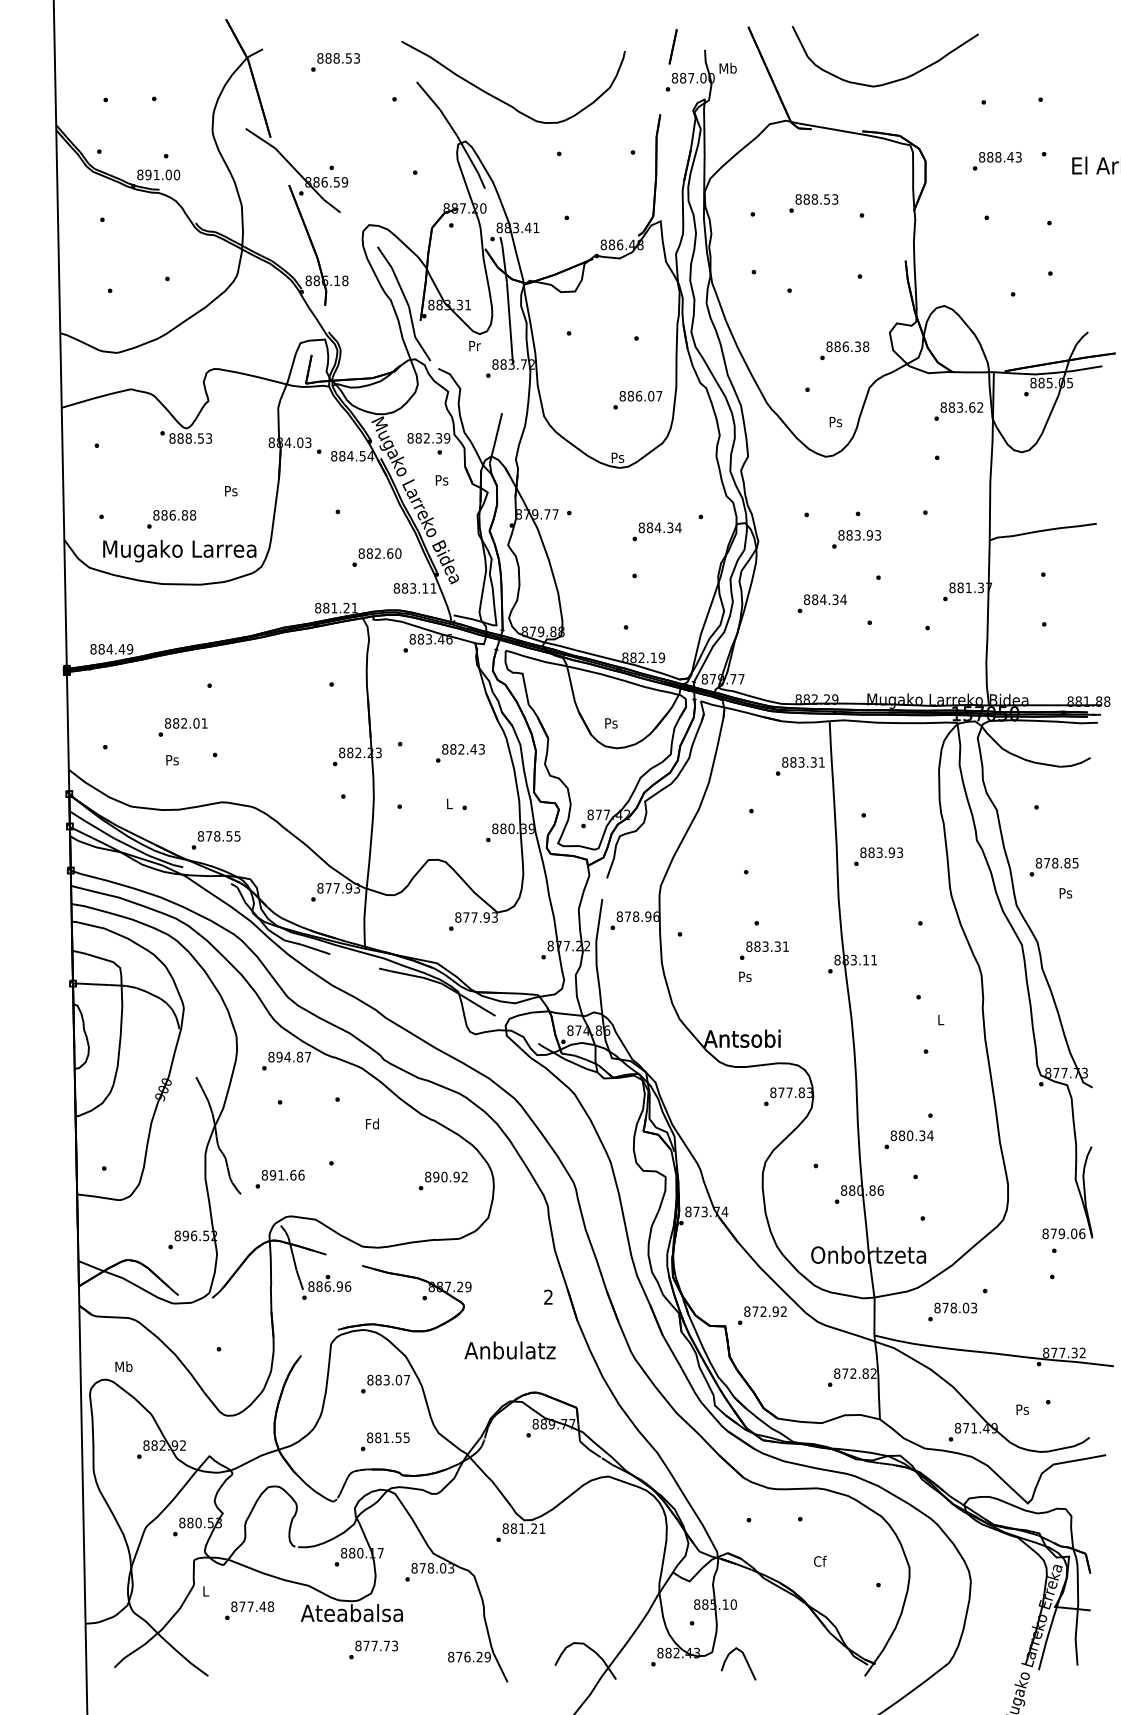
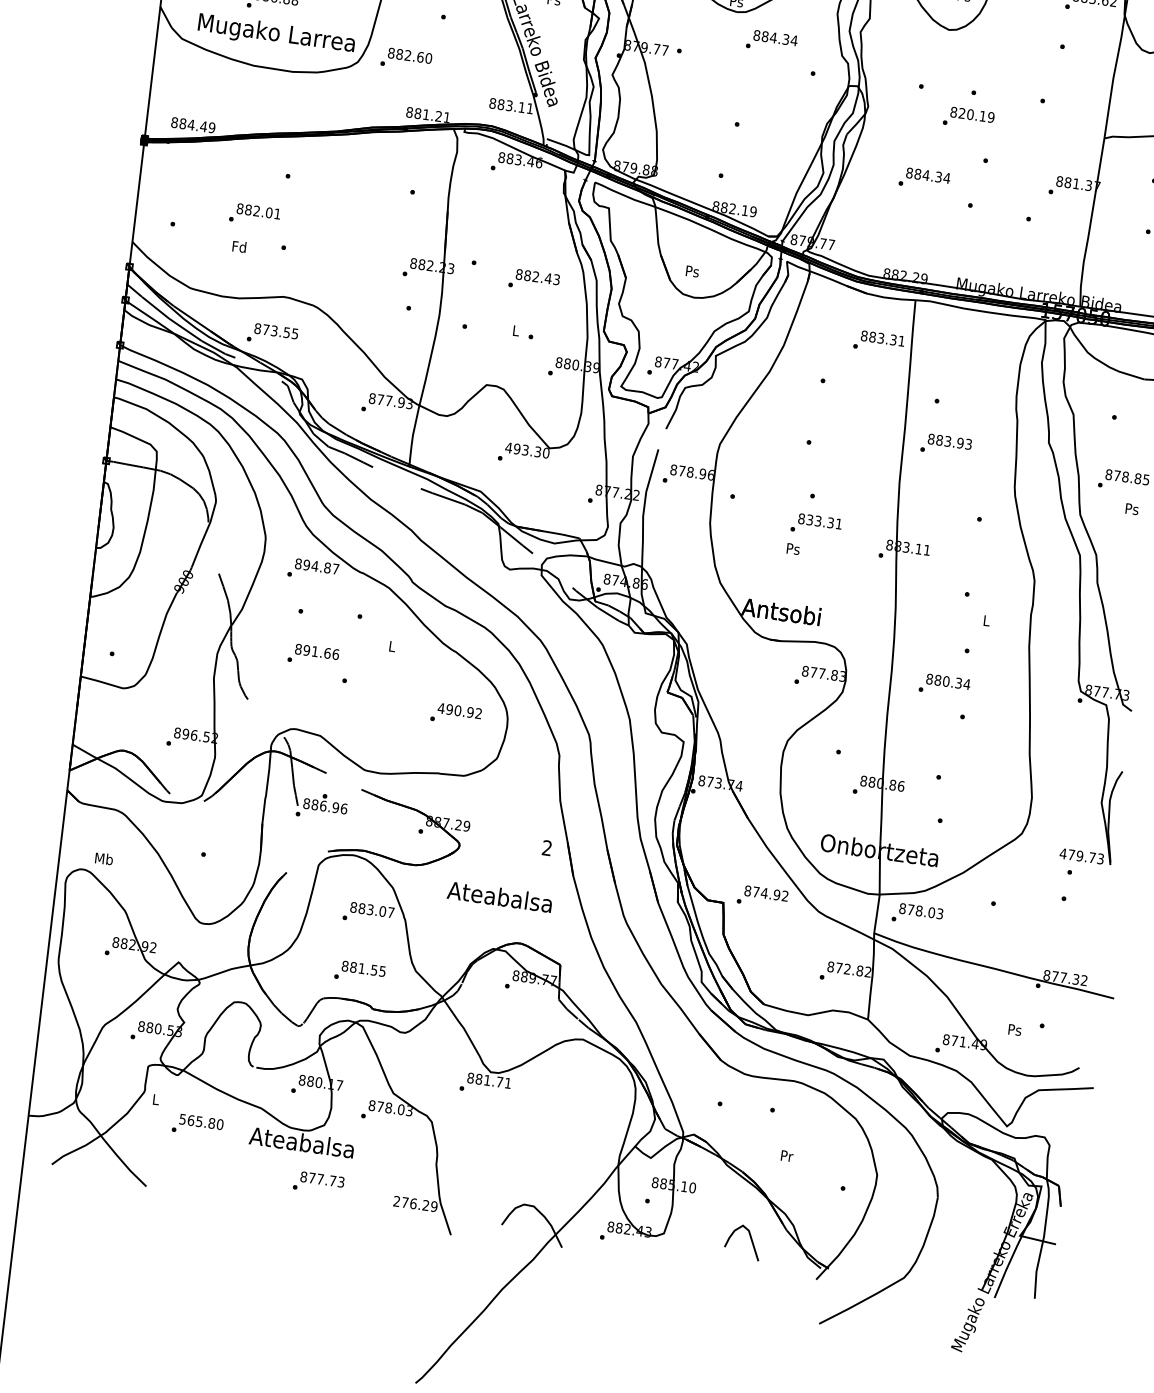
text: (656, 531) -> (771, 41), moved
text: (863, 535) -> (976, 115), 883.93 -> 820.19
text: (376, 557) -> (405, 59), moved
text: (171, 759) -> (238, 246), Ps -> Fd
text: (217, 836) -> (274, 331), 878.55 -> 873.55
text: (476, 917) -> (527, 450), 877.93 -> 493.30
text: (757, 946) -> (810, 519), 883.31 -> 833.31
text: (372, 1123) -> (392, 645), Fd -> L
text: (908, 1139) -> (944, 685), moved
text: (427, 1176) -> (440, 707), 890.92 -> 490.92
text: (279, 1179) -> (312, 655), moved
text: (1063, 1233) -> (1081, 855), 879.06 -> 479.73
text: (763, 1311) -> (764, 893), 872.92 -> 874.92
text: (952, 1311) -> (917, 914), moved
text: (509, 1350) -> (499, 896), Anbulatz -> Ateabalsa
text: (534, 1528) -> (500, 1082), 881.21 -> 881.71
text: (820, 1560) -> (787, 1155), Cf -> Pr
text: (252, 1606) -> (201, 1121), 877.48 -> 565.80
text: (451, 1657) -> (397, 1201), 876.29 -> 276.29
curve: (745, 1661) -> (750, 1240), moved

